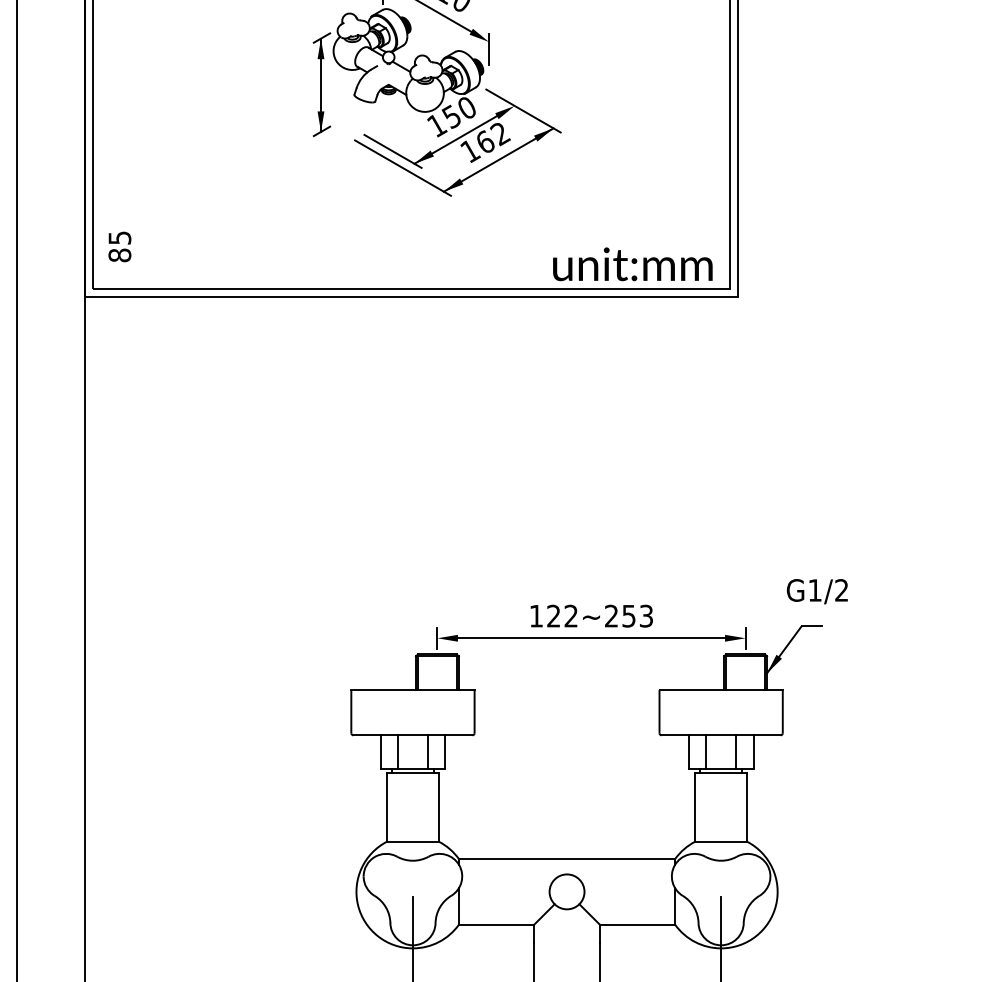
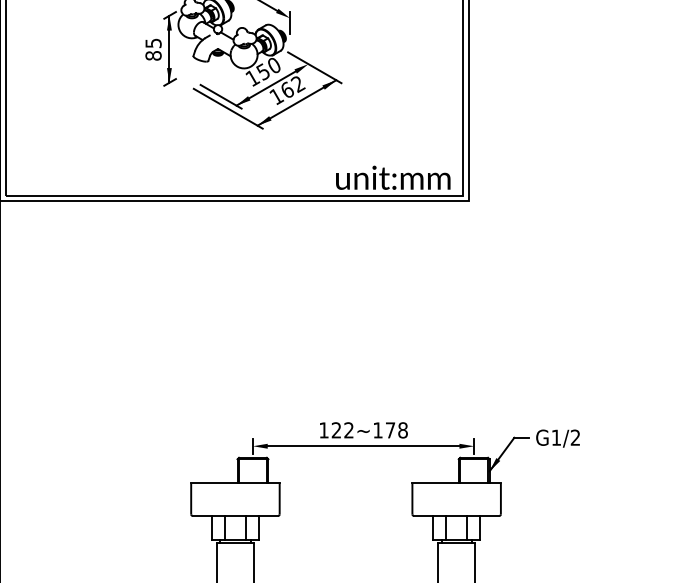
text: (119, 246) -> (153, 49), moved
text: (816, 591) -> (557, 438), moved
text: (629, 615) -> (390, 429), 122~253 -> 122~178

